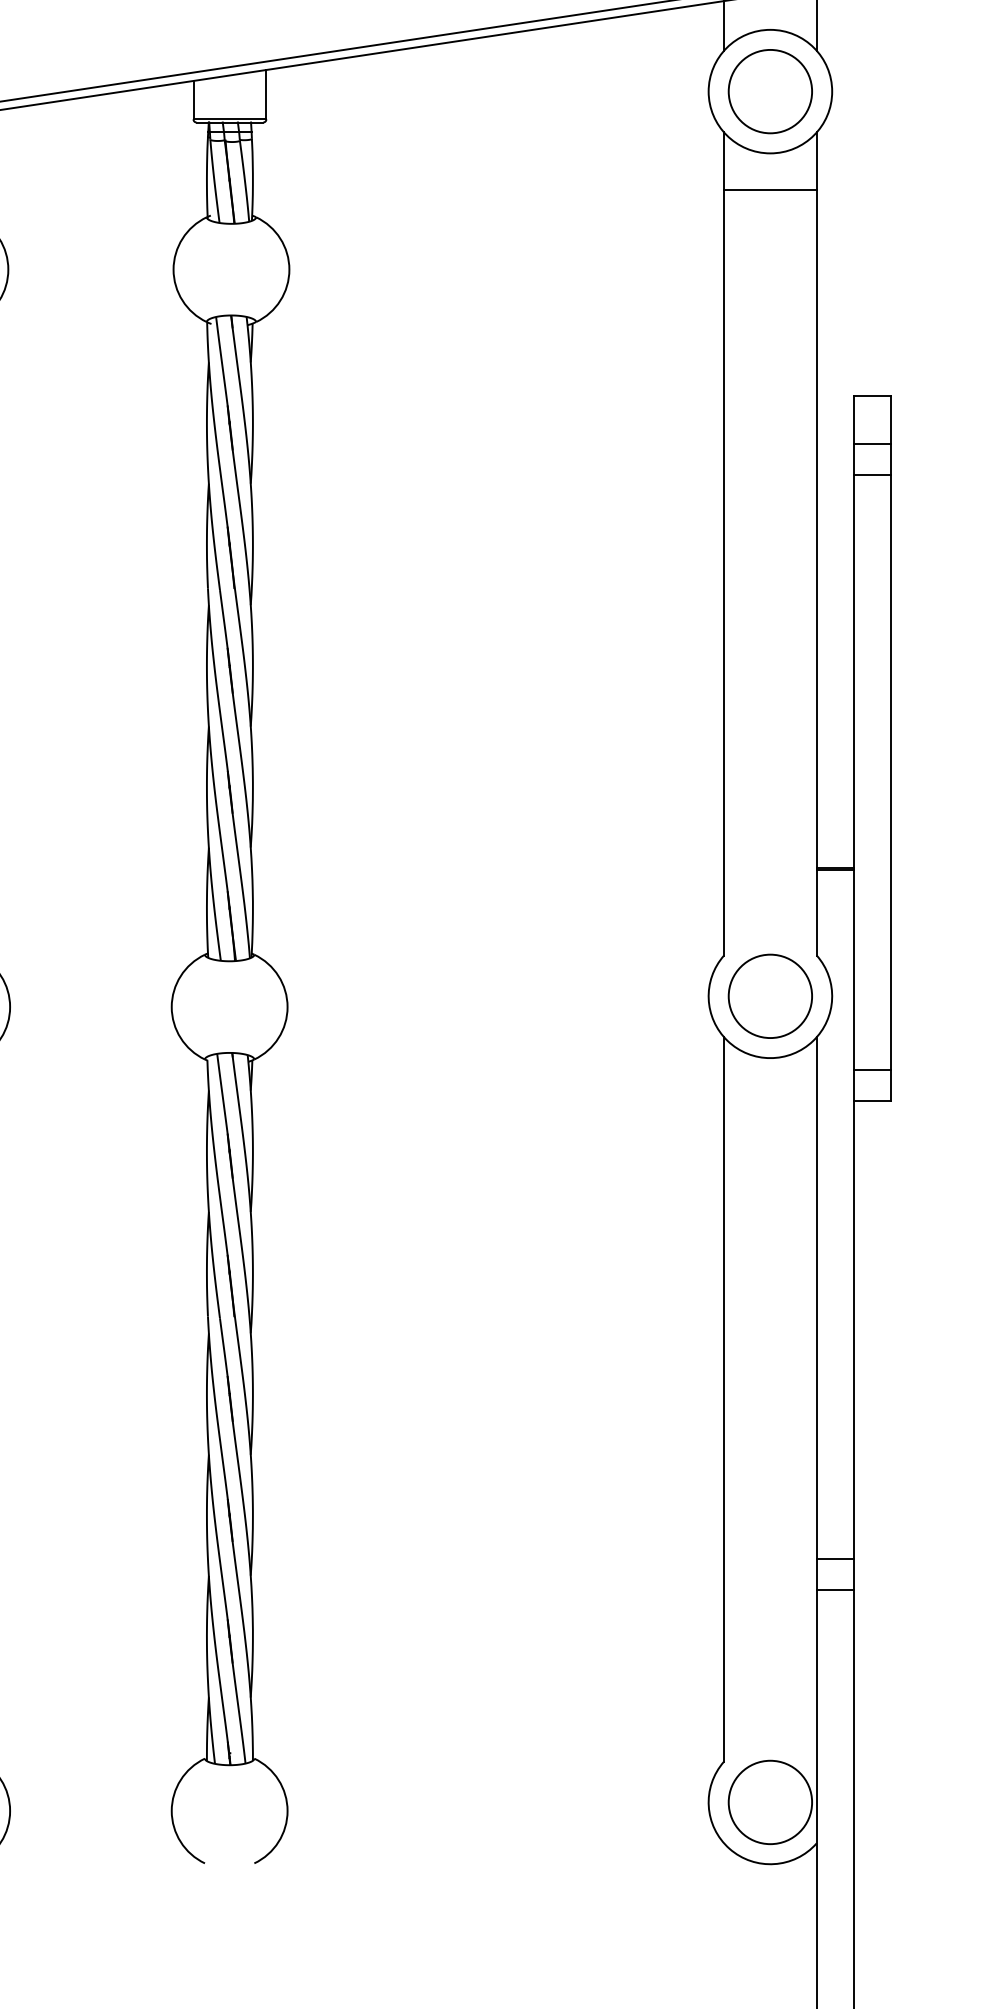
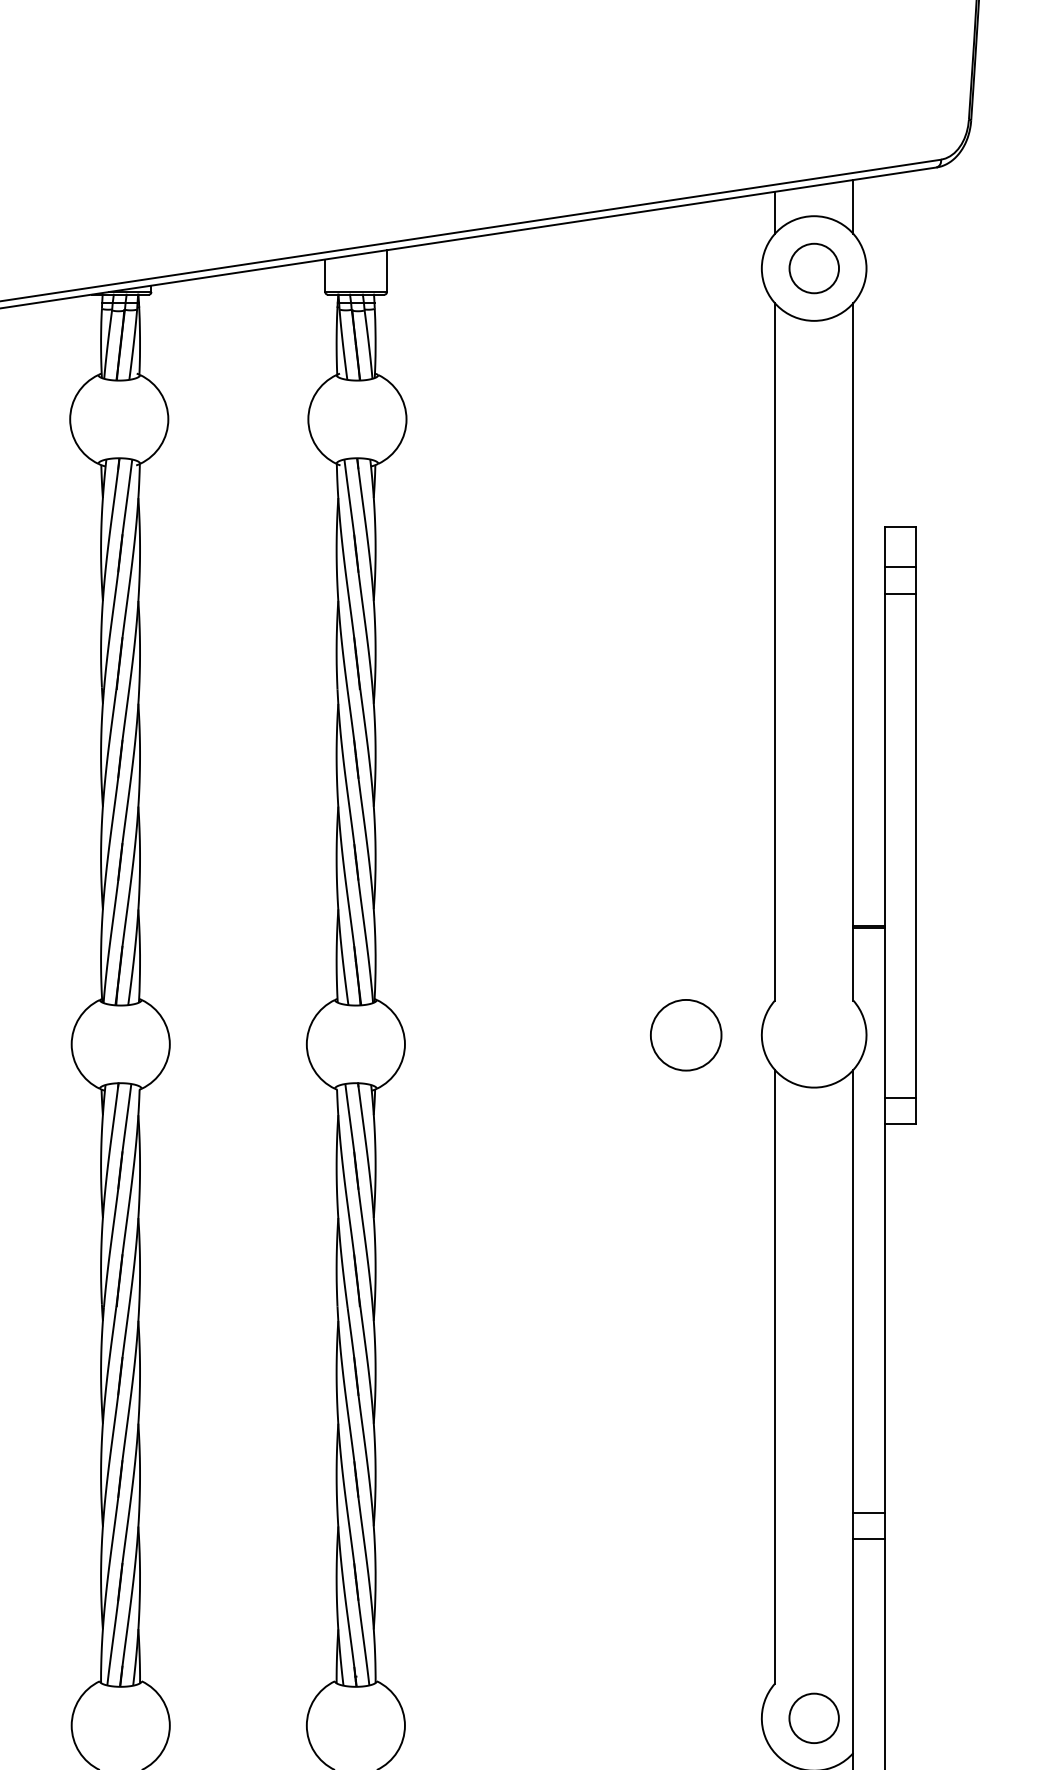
circle: (770, 91) -> (814, 268), size x0.7
line: (769, 190) -> (813, 352), removed
circle: (770, 996) -> (686, 1035), moved
circle: (769, 1802) -> (813, 1718), size x0.7

